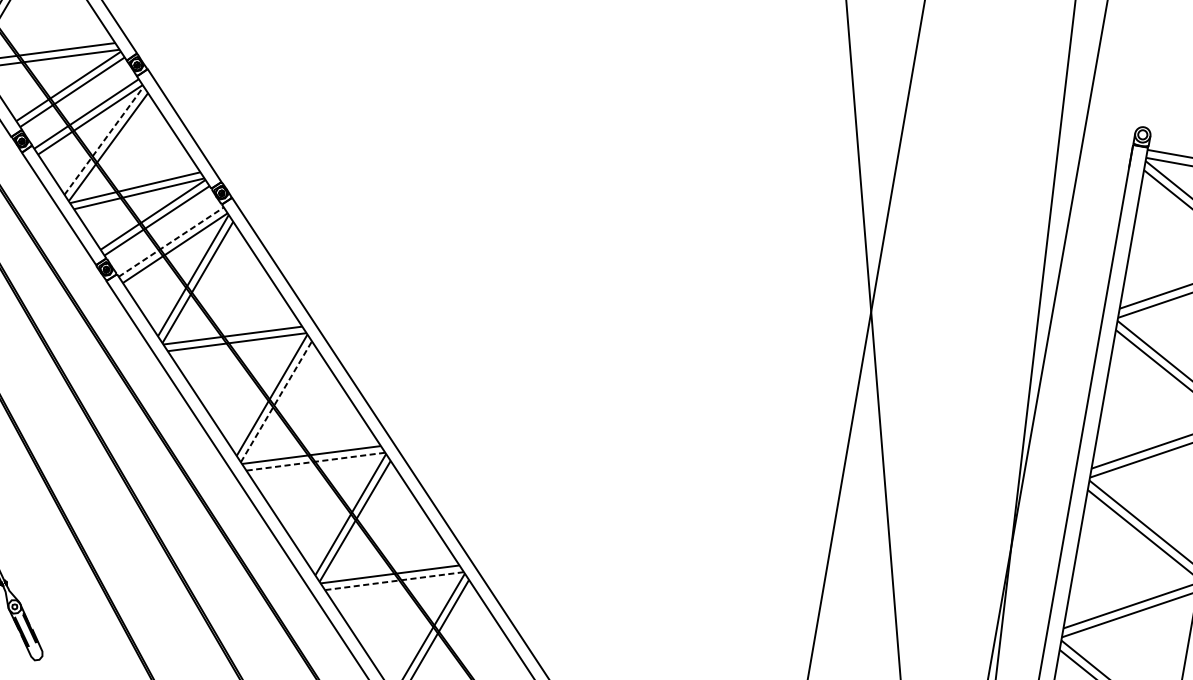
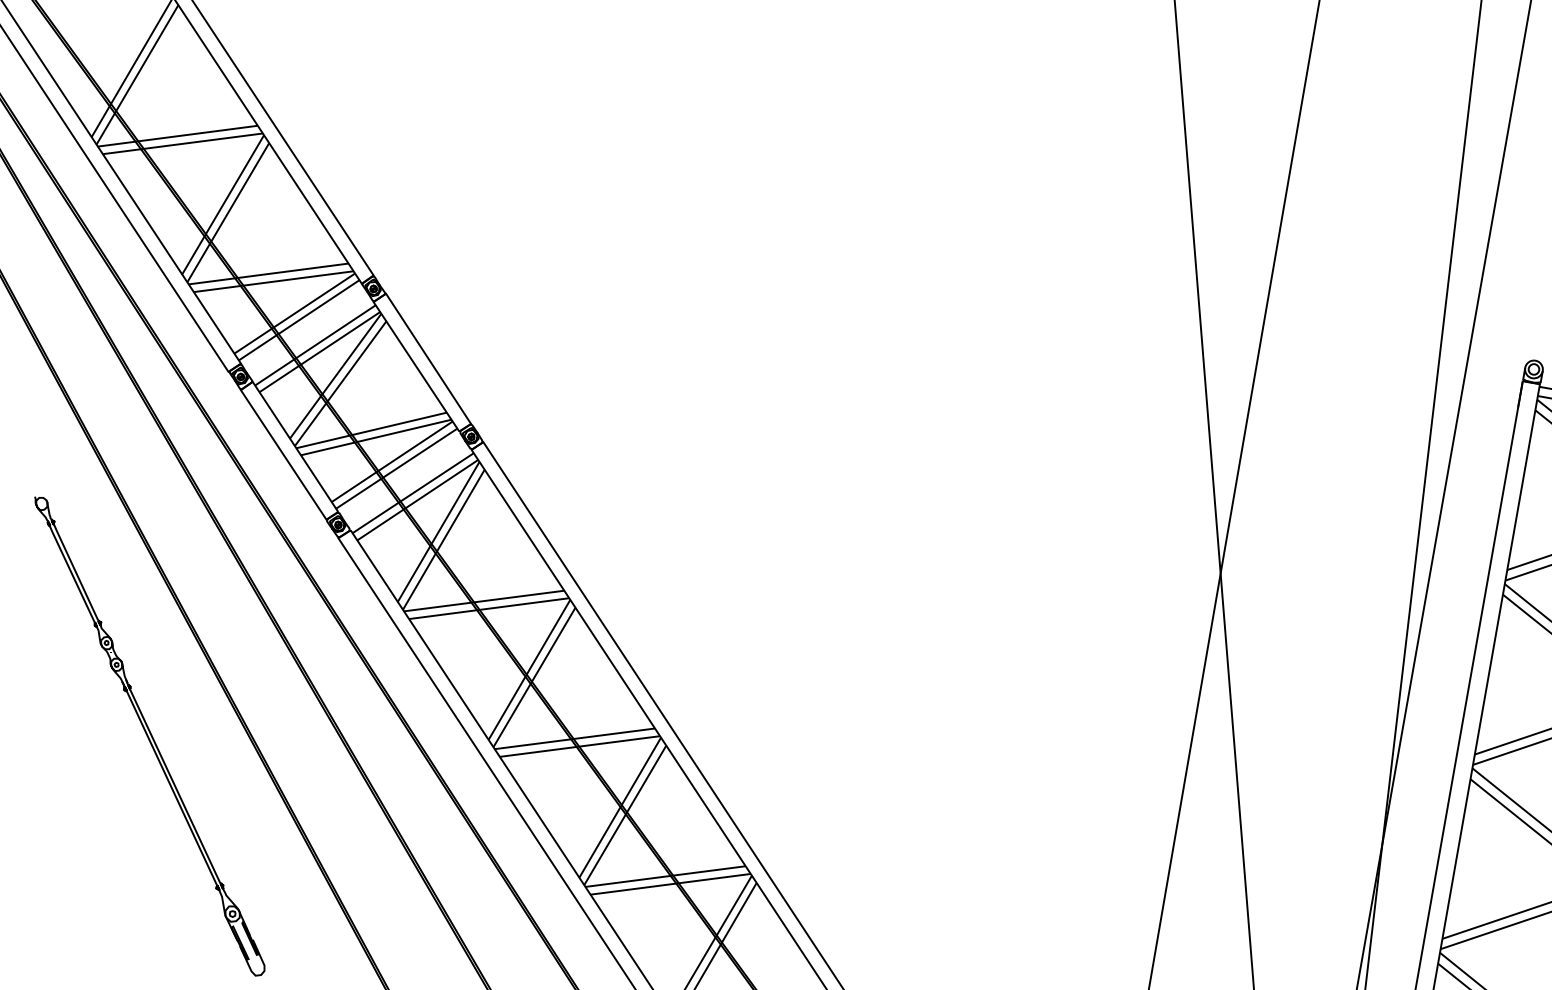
line: (103, 140) -> (335, 375), dashed -> solid
line: (171, 242) -> (413, 493), dashed -> solid
line: (276, 401) -> (534, 677), dashed -> solid
line: (315, 461) -> (579, 746), dashed -> solid
line: (394, 581) -> (670, 884), dashed -> solid

